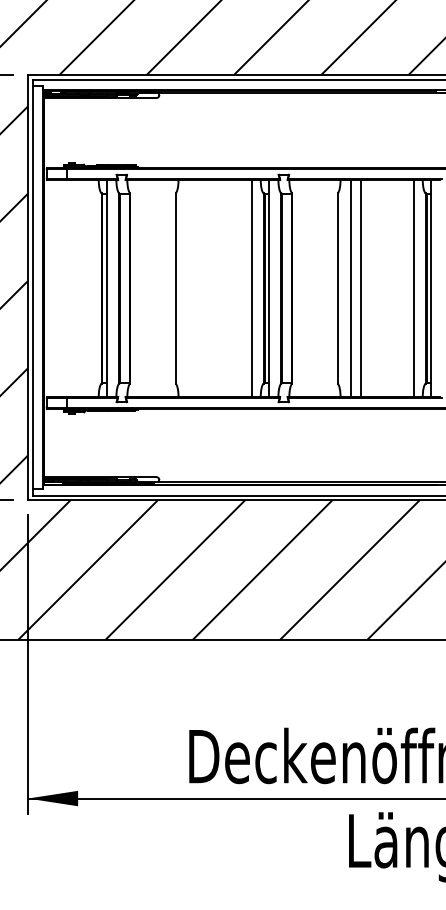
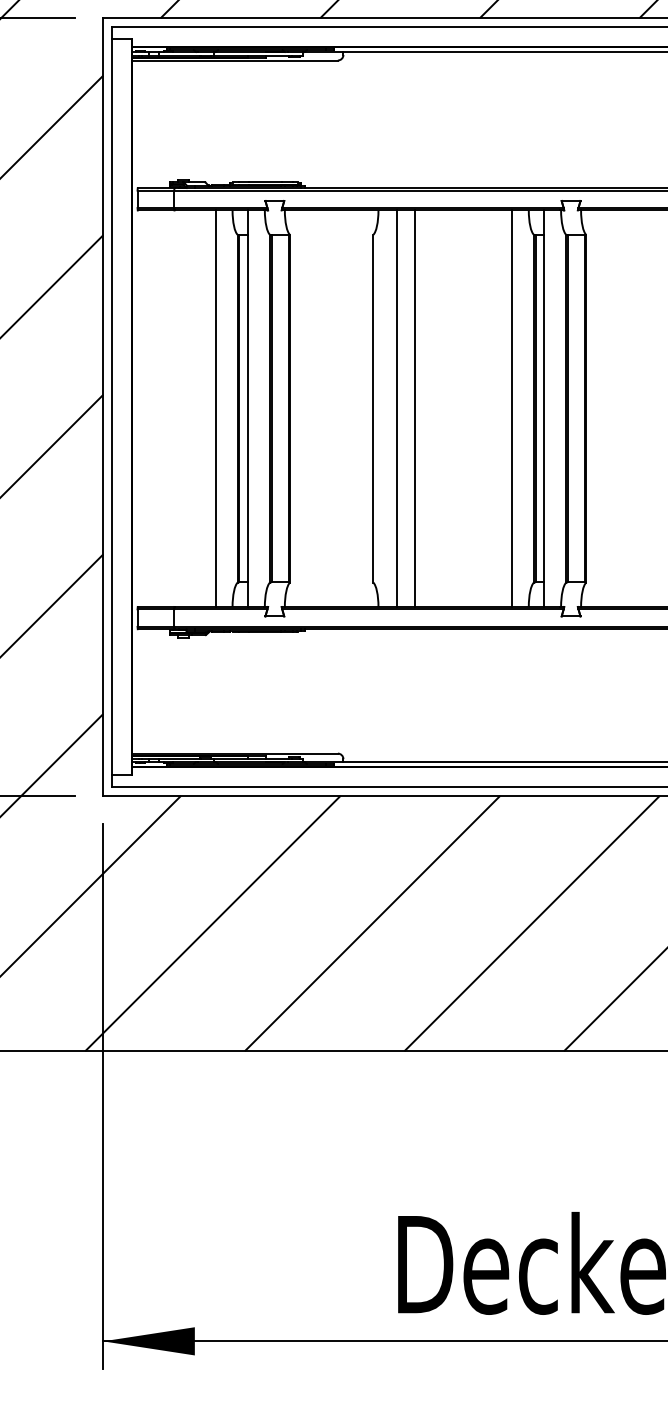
line: (89, 288) -> (215, 408), added
line: (188, 288) -> (396, 408), added
line: (198, 288) -> (414, 408), added

